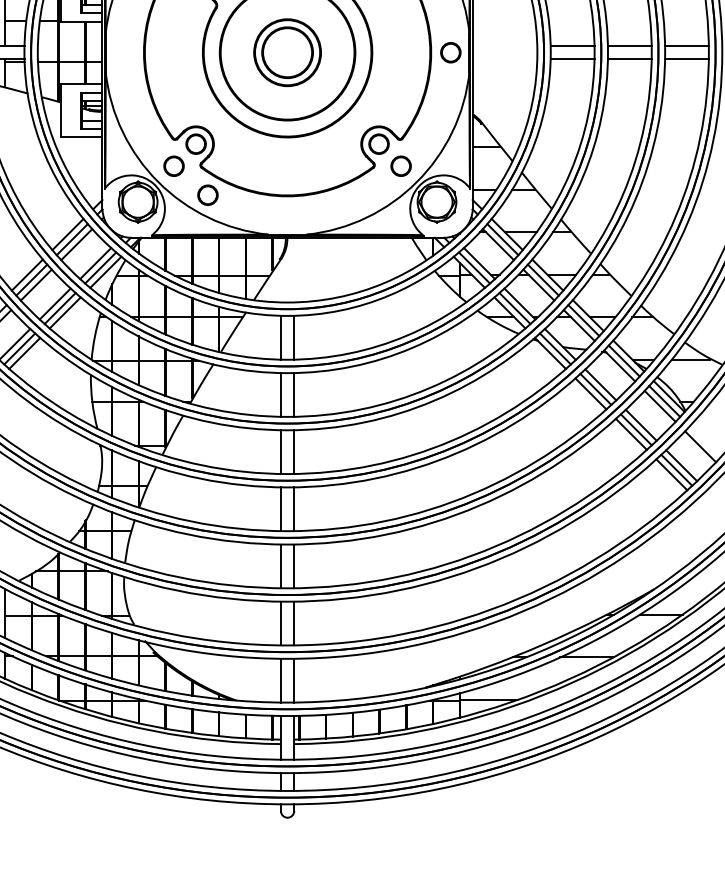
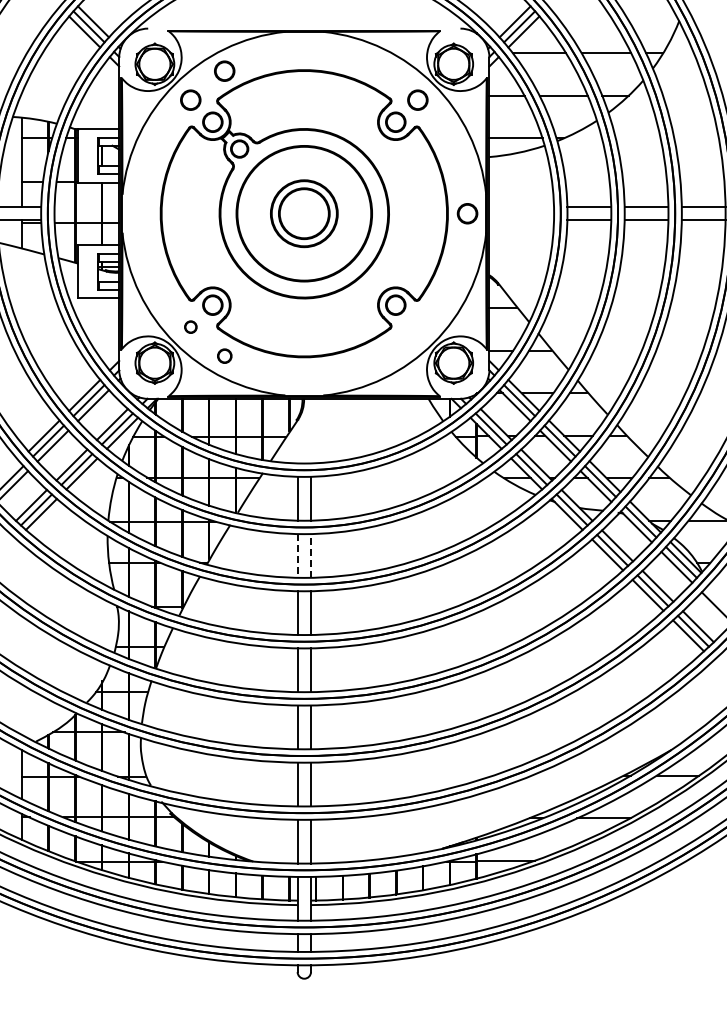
circle: (173, 165) -> (190, 326), size x0.6
circle: (400, 165) -> (417, 326), removed
circle: (207, 194) -> (224, 355), size x0.7
line: (280, 394) -> (297, 555), solid -> dashed
line: (294, 394) -> (311, 555), solid -> dashed

